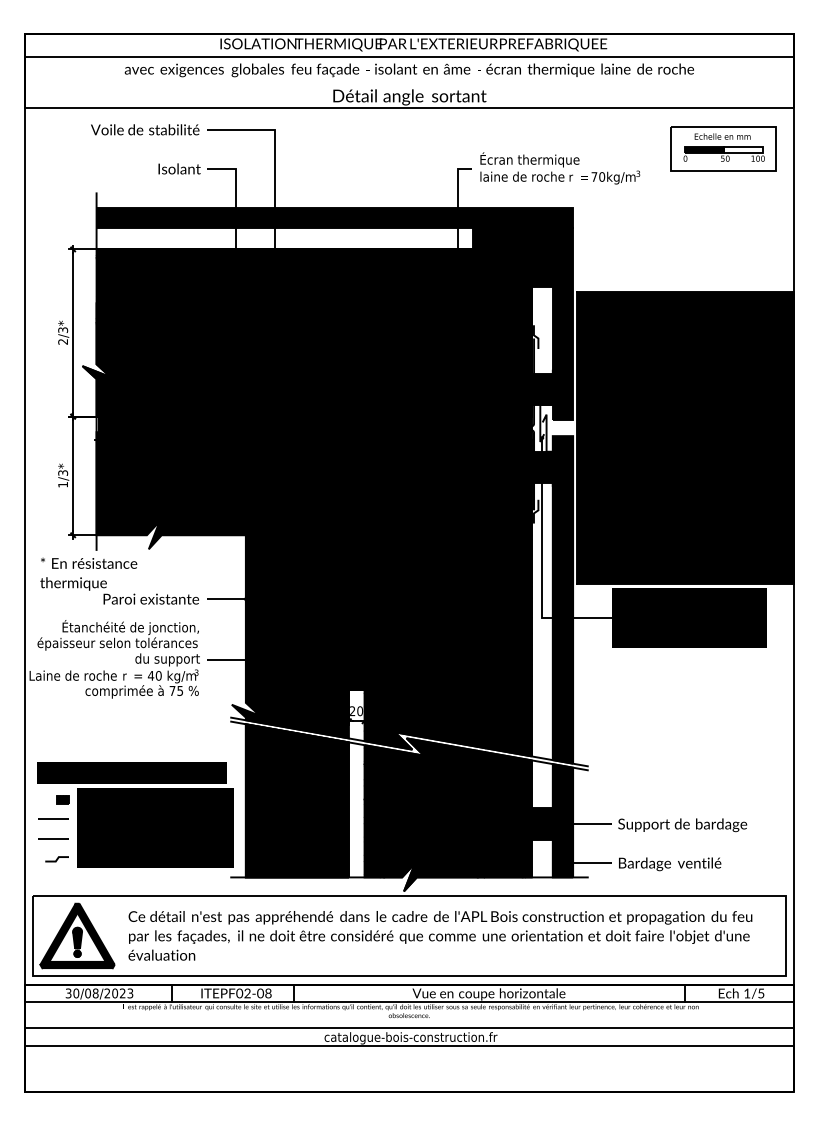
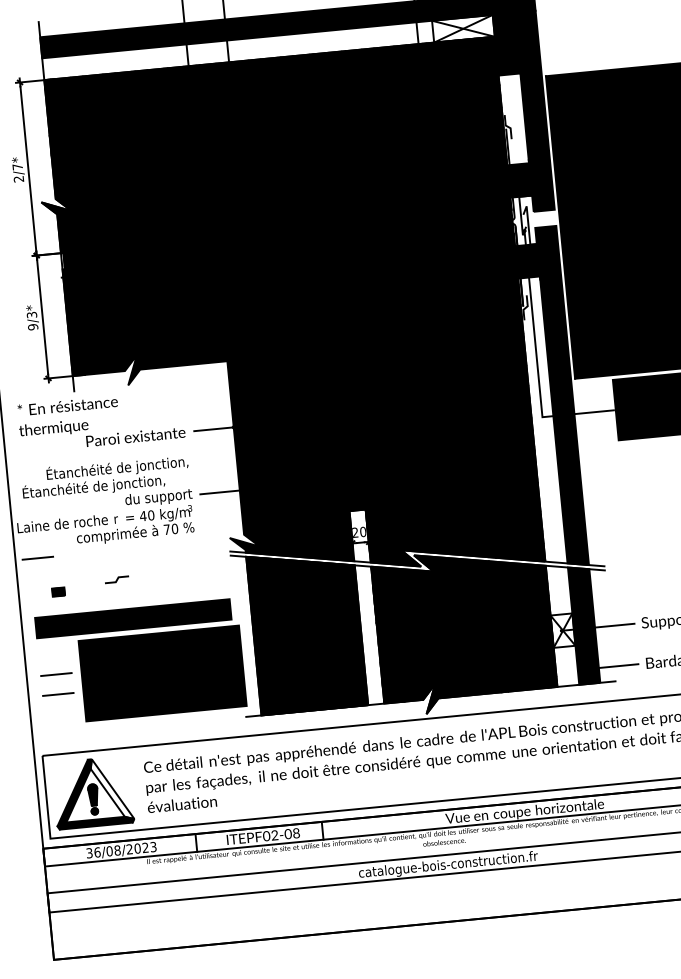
fill: (502, 238) -> (463, 28), removed
text: (63, 329) -> (18, 166), 2/3* -> 2/7*
text: (63, 484) -> (33, 326), 1/3* -> 9/3*
text: (117, 642) -> (105, 485), épaisseur selon tolérances -> Étanchéité de jonction,
text: (180, 690) -> (175, 528), 75 -> 70
line: (46, 705) -> (37, 557), added
part: (62, 799) -> (57, 591), moved
fill: (541, 823) -> (562, 630), removed
line: (56, 859) -> (116, 580), moved
fill: (95, 933) -> (111, 788), removed
text: (76, 993) -> (97, 852), 30/08/2023 -> 36/08/2023

